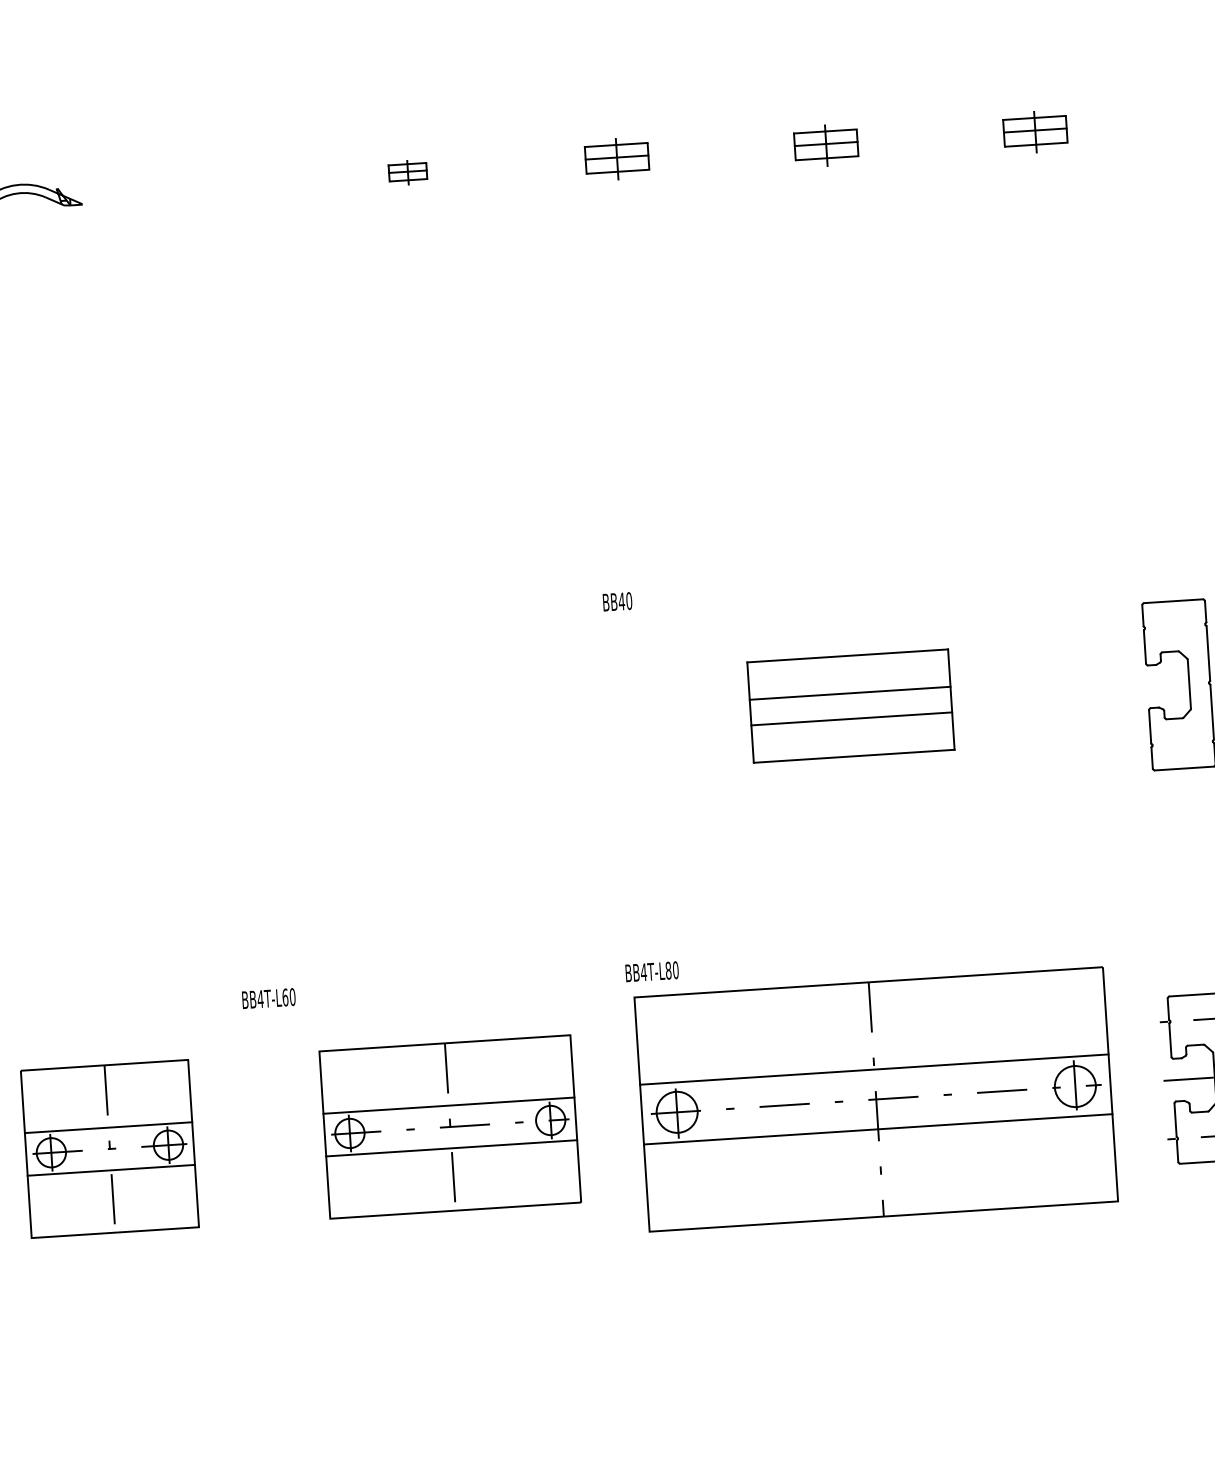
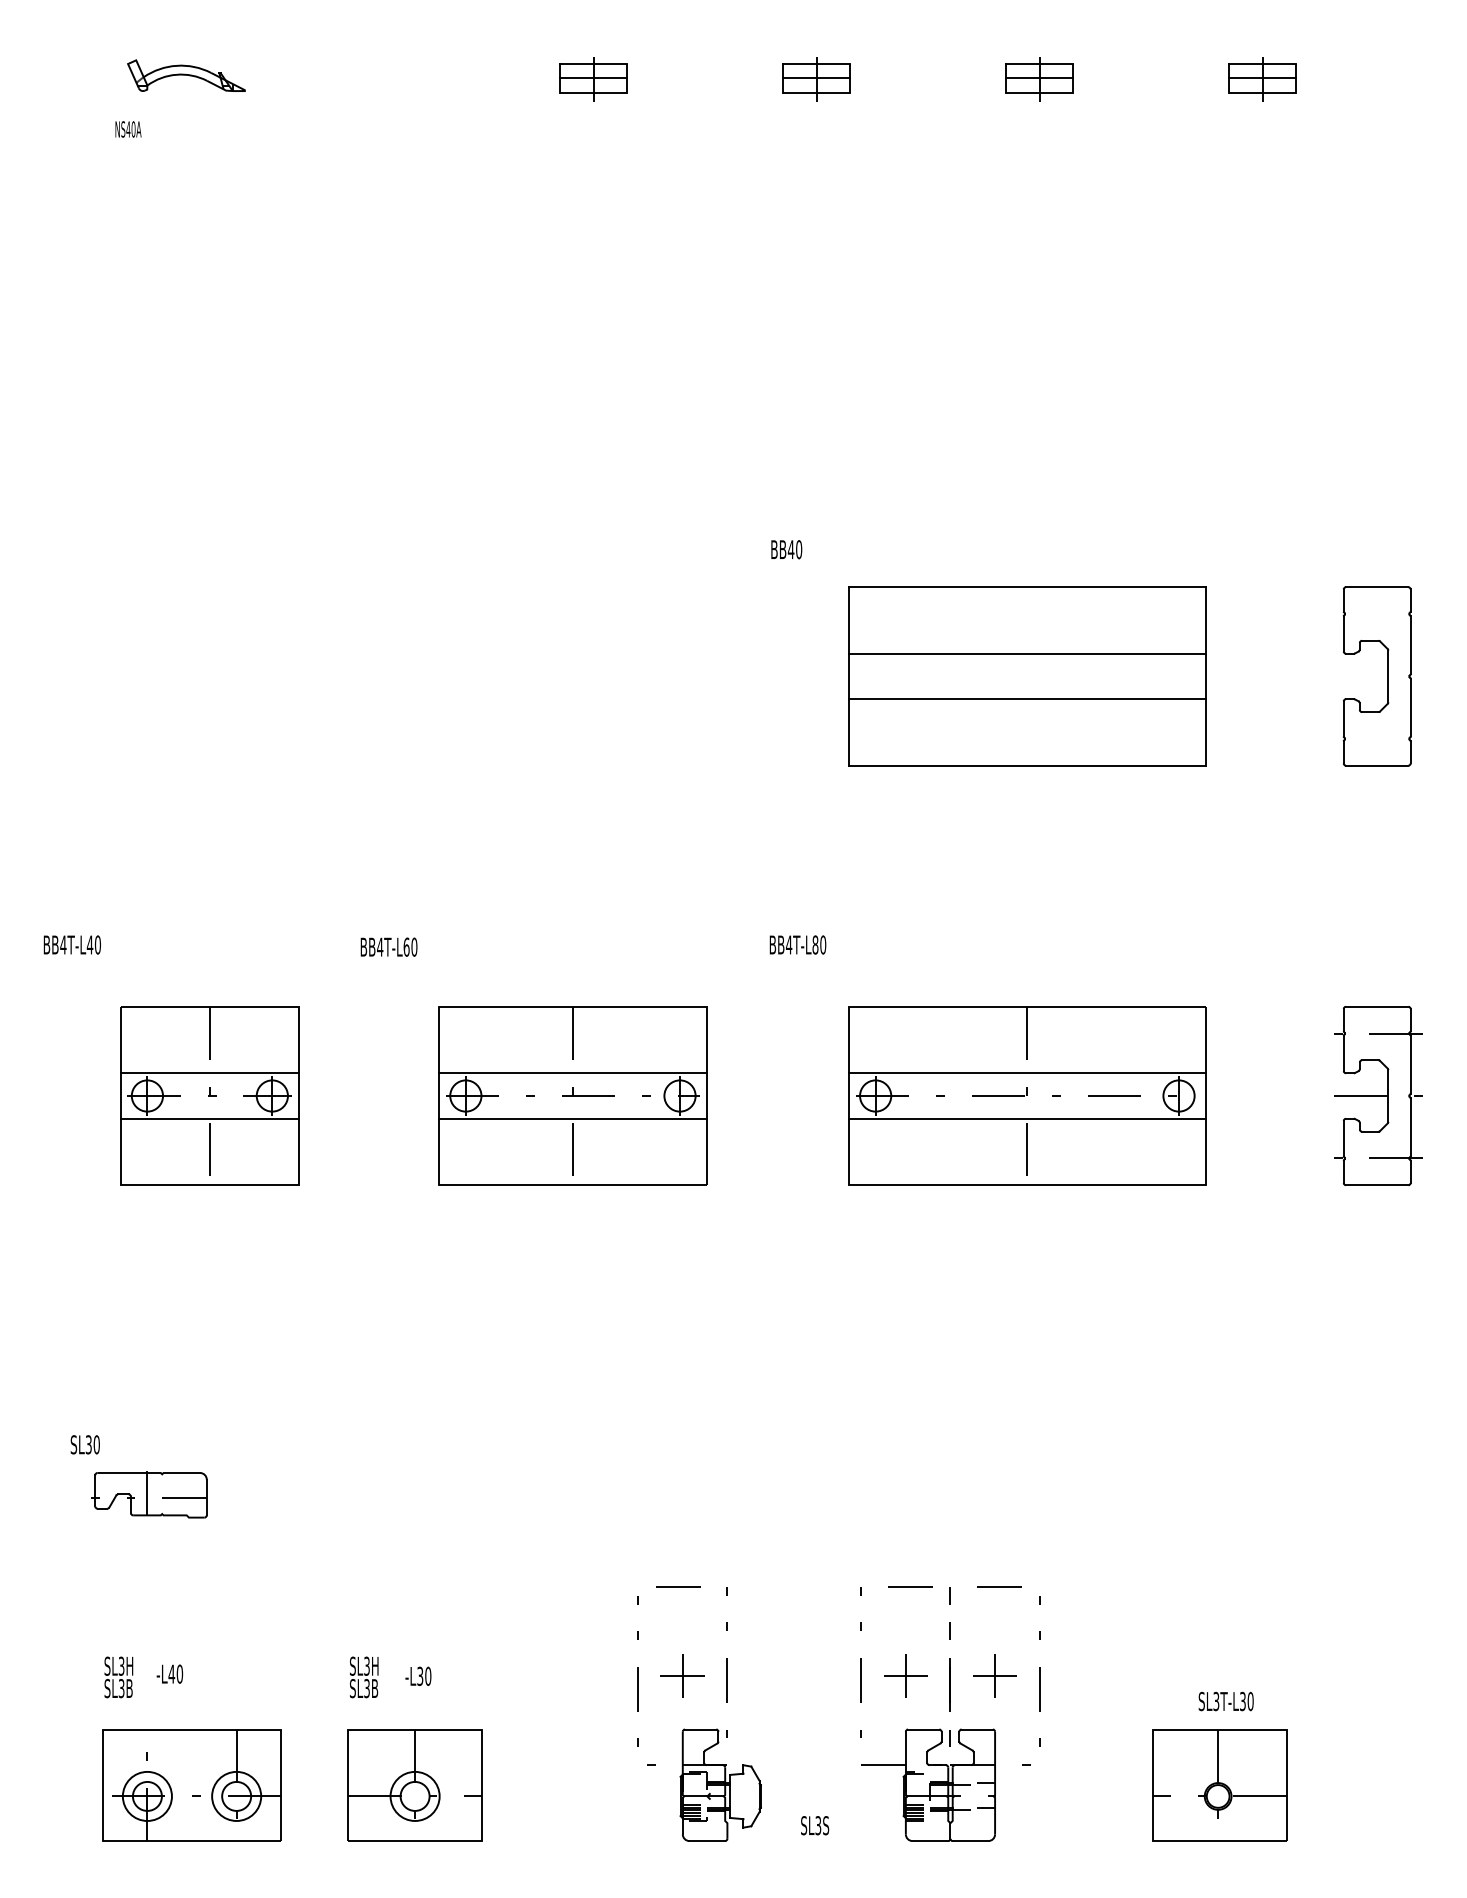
part: (407, 172) -> (593, 79), size x1.67
part: (851, 706) -> (1027, 676), size x1.67
part: (876, 1098) -> (1027, 1095), size x0.71

